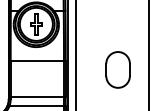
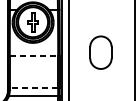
line: (37, 61) -> (34, 55), solid -> dashed
part: (117, 69) -> (100, 52), moved
line: (37, 97) -> (34, 88), solid -> dashed

